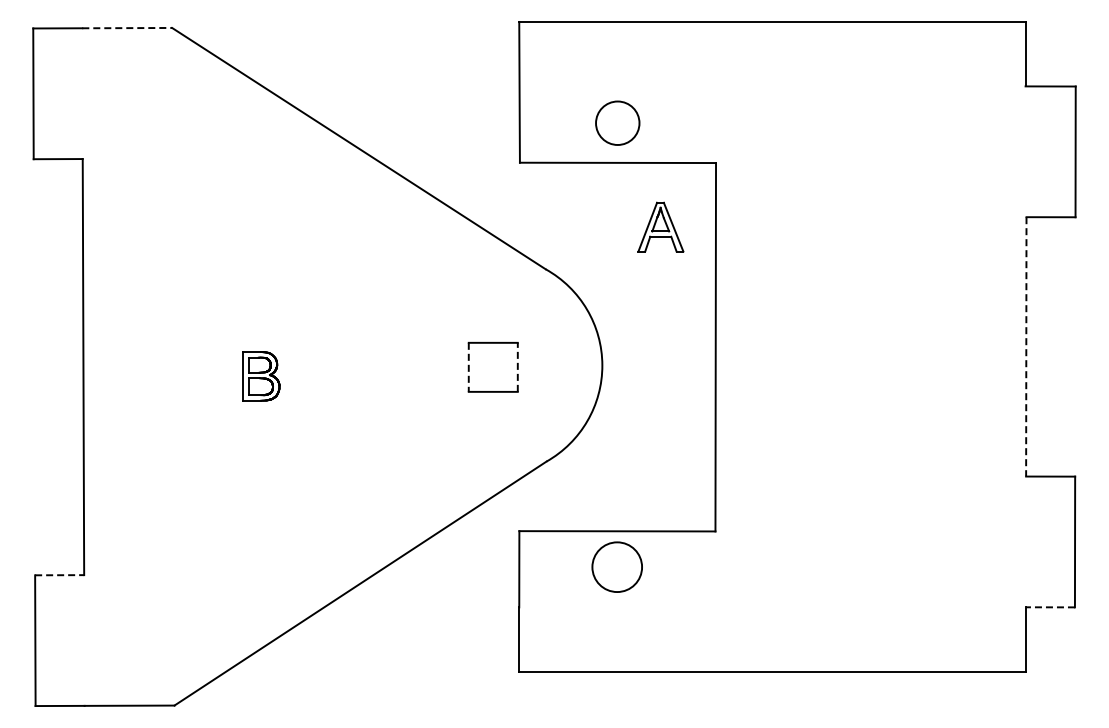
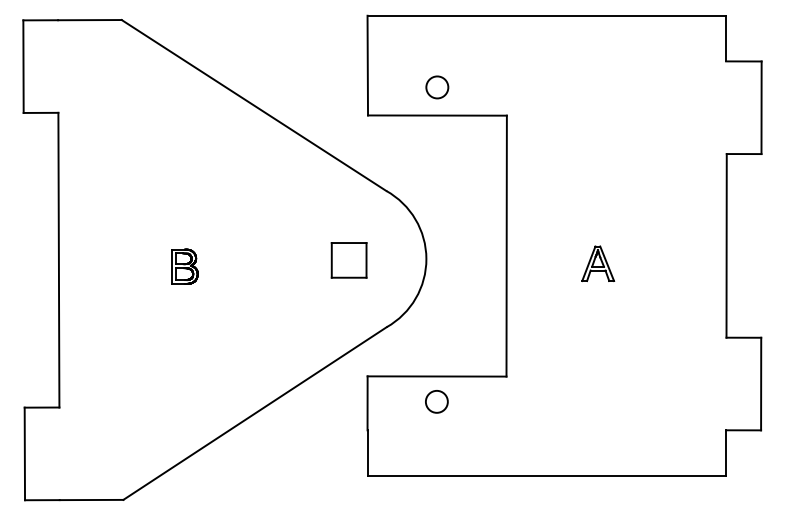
line: (127, 28) -> (90, 20), dashed -> solid
circle: (617, 122) -> (437, 86), size x0.71
part: (660, 226) -> (597, 263), moved
line: (1026, 346) -> (726, 245), dashed -> solid
line: (468, 367) -> (331, 260), dashed -> solid
line: (517, 367) -> (366, 260), dashed -> solid
circle: (616, 566) -> (436, 401), size x0.62
line: (59, 575) -> (41, 407), dashed -> solid
line: (1050, 607) -> (743, 430), dashed -> solid

